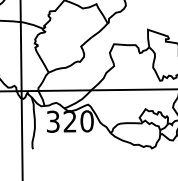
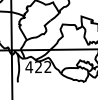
text: (69, 122) -> (38, 67), 320 -> 422

